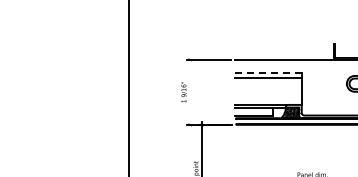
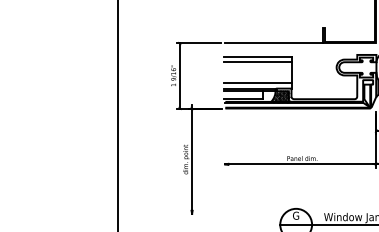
line: (267, 72) -> (257, 56), dashed -> solid
line: (189, 91) -> (179, 75), added
line: (267, 99) -> (257, 83), added

